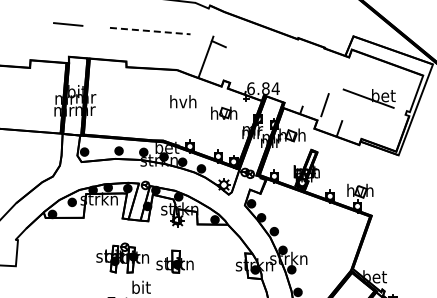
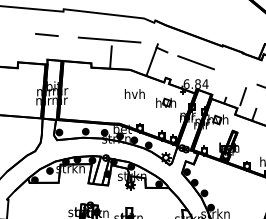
line: (150, 31) -> (109, 40), dashed -> solid
line: (151, 53) -> (110, 57), added
line: (263, 60) -> (196, 62), added

